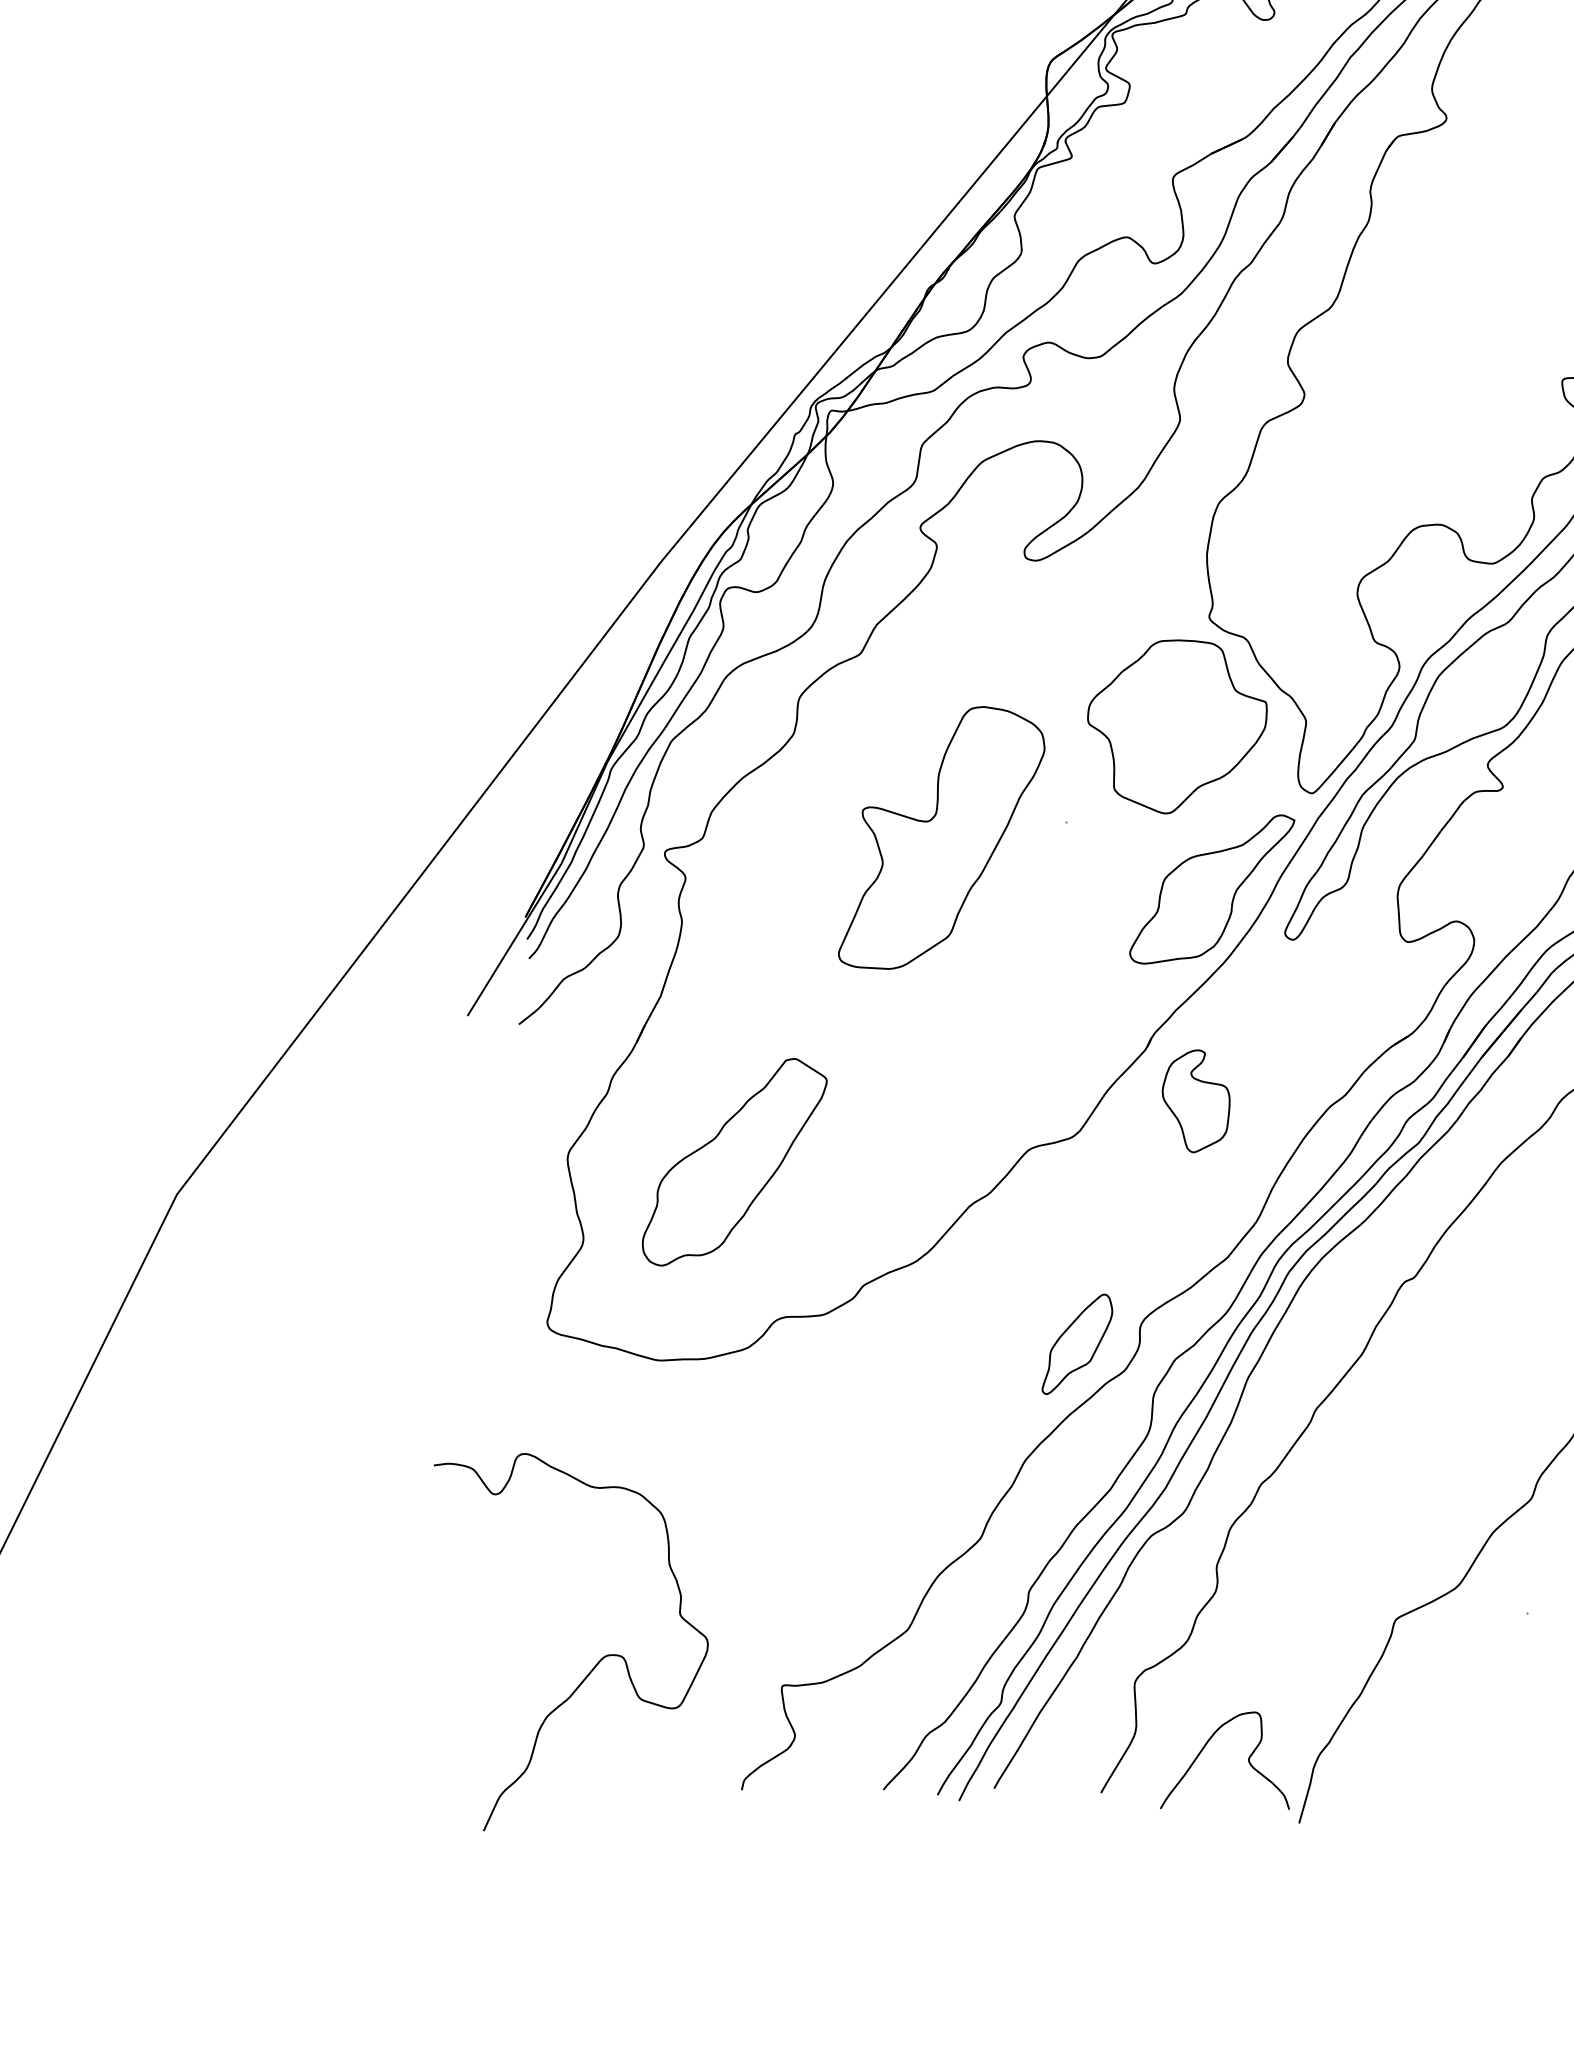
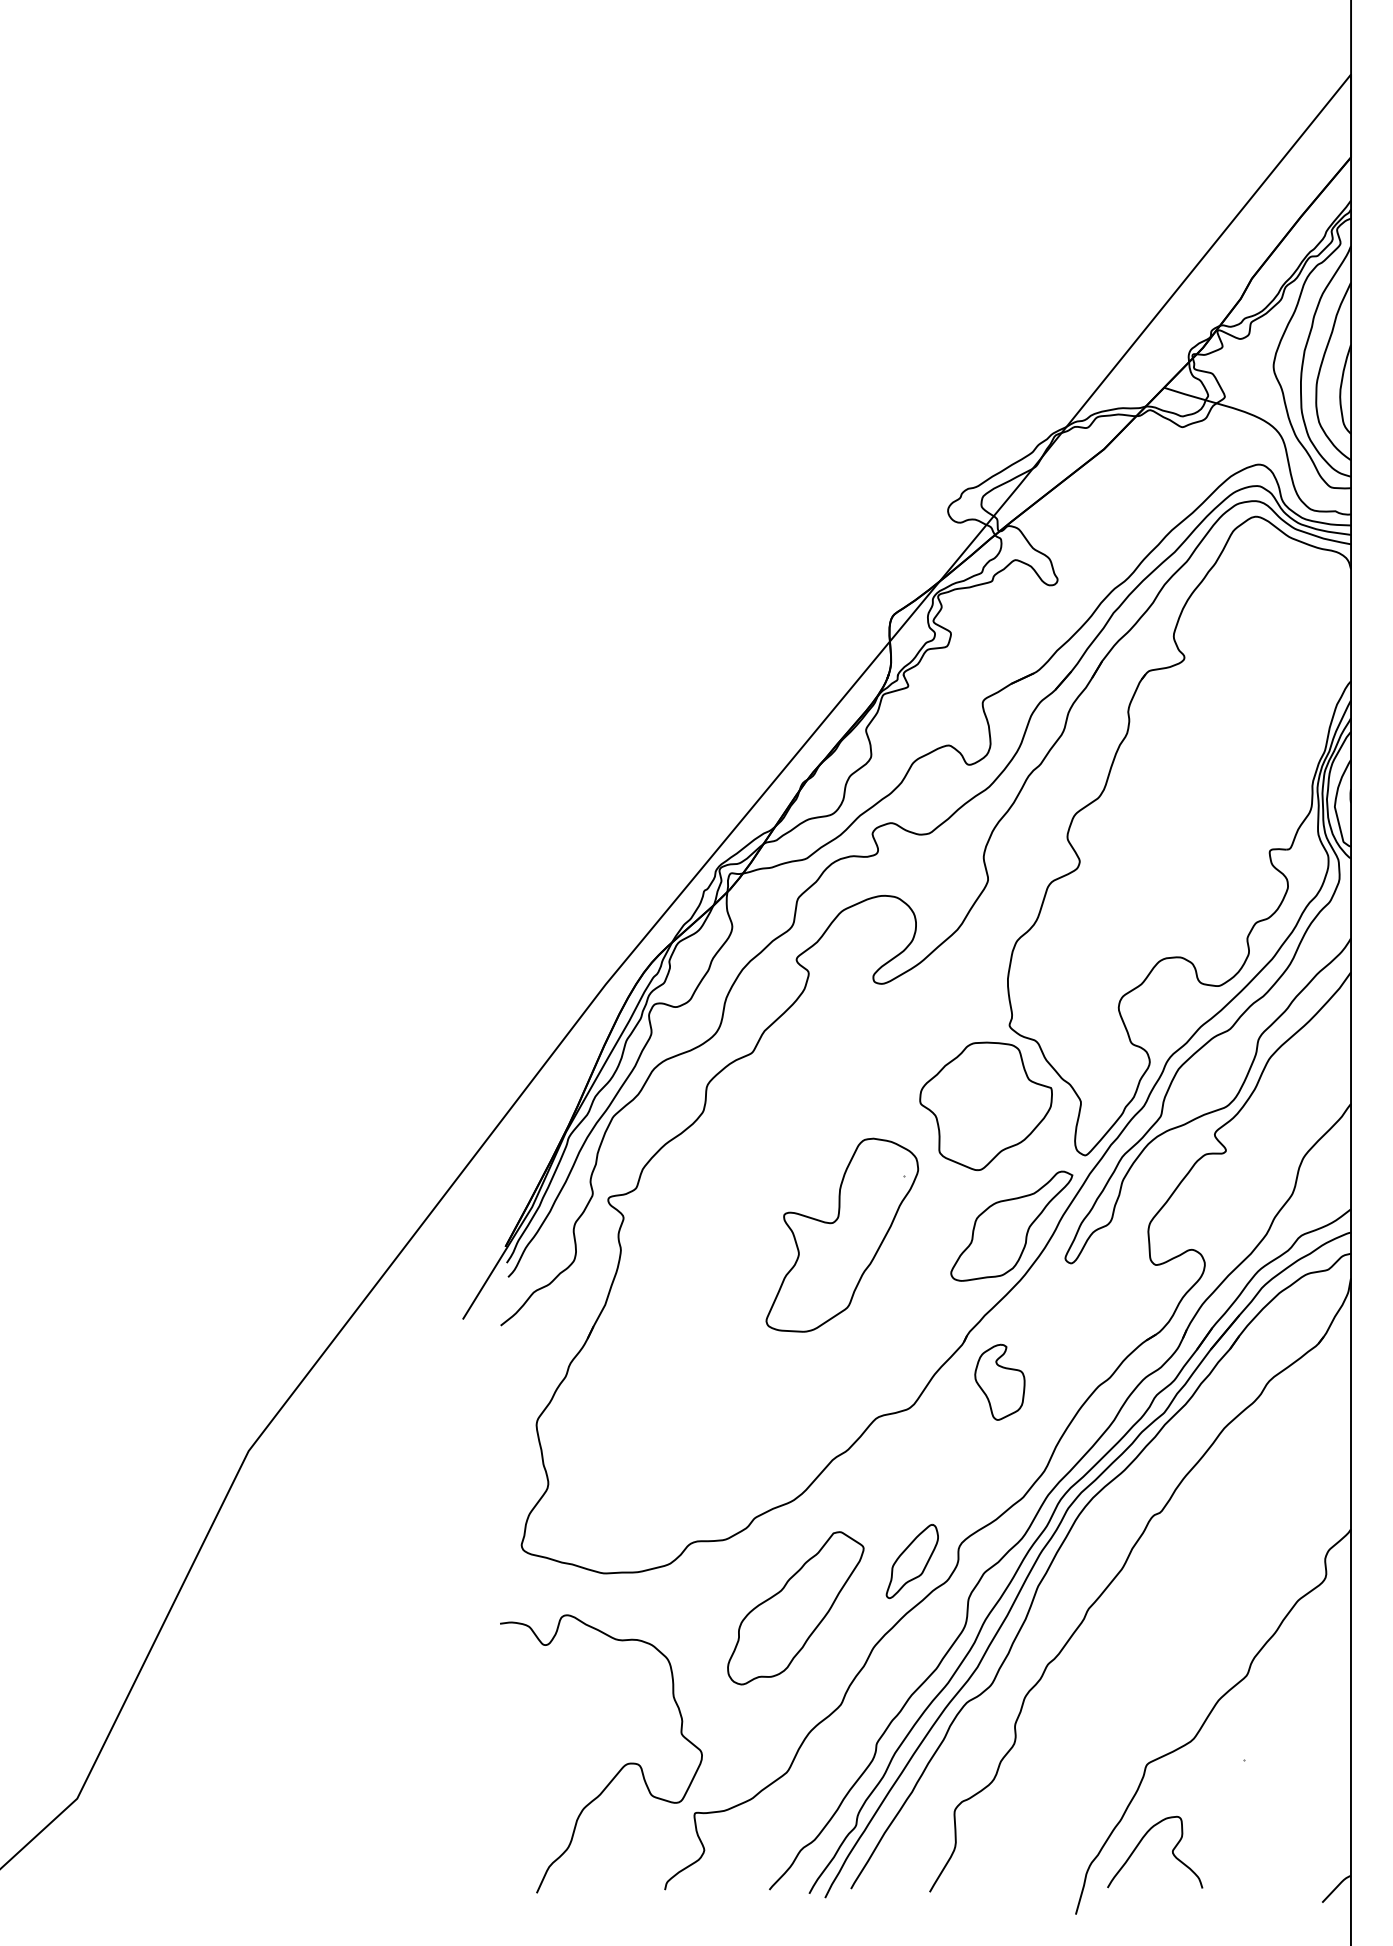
part: (941, 836) -> (842, 1234), moved
part: (734, 1162) -> (795, 1608), moved
curve: (597, 1661) -> (620, 1768), moved
curve: (1205, 1748) -> (1140, 1843), moved

